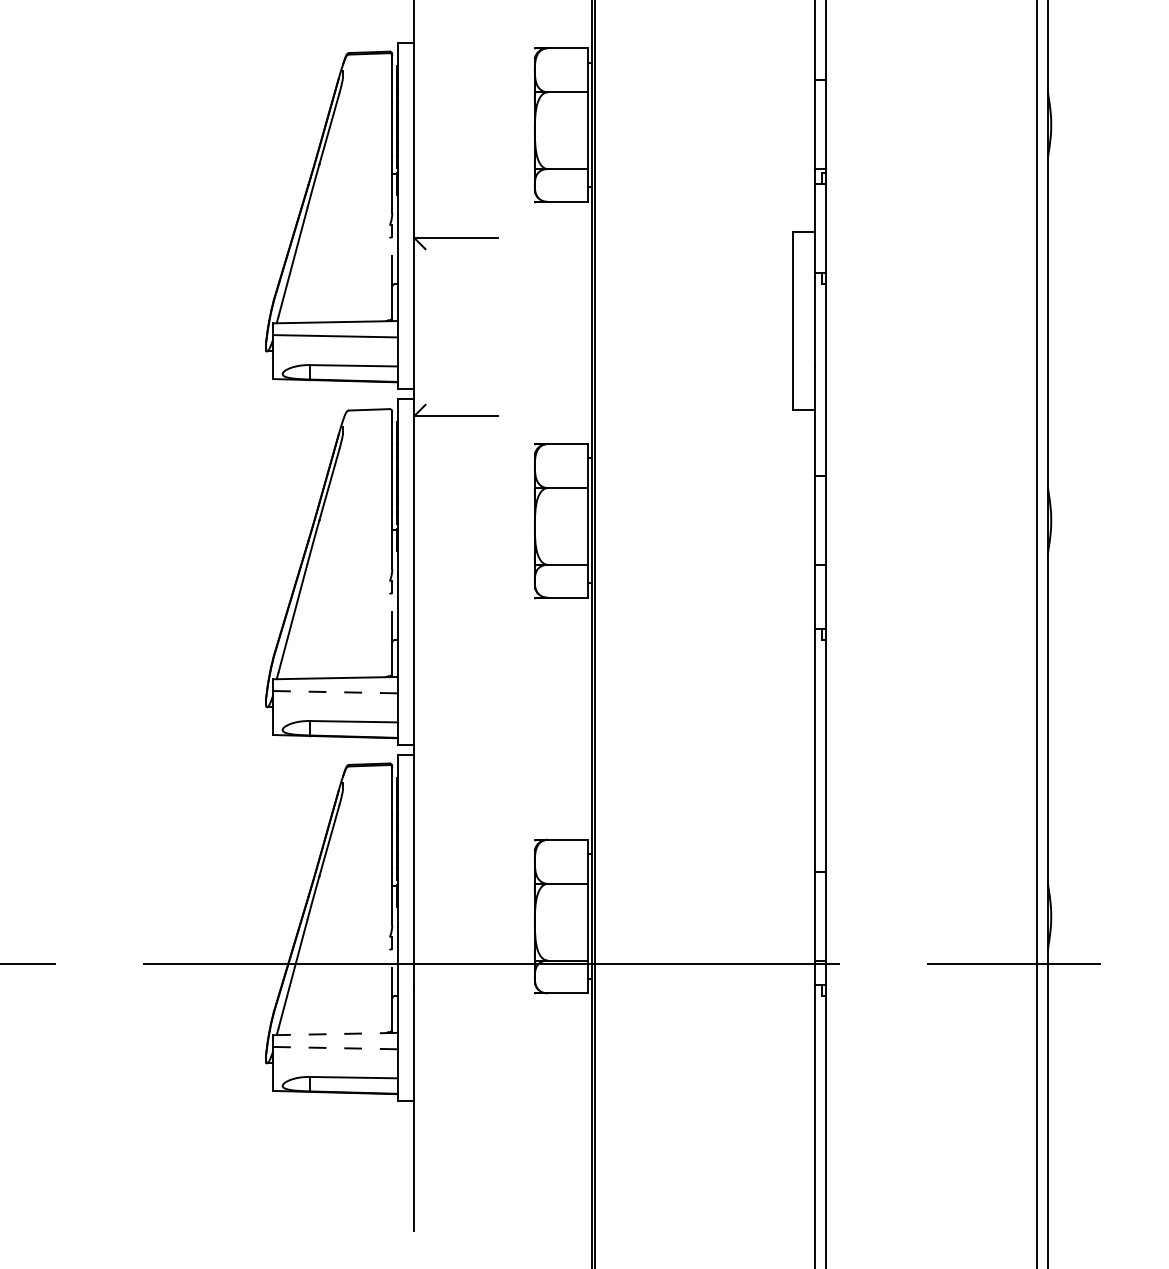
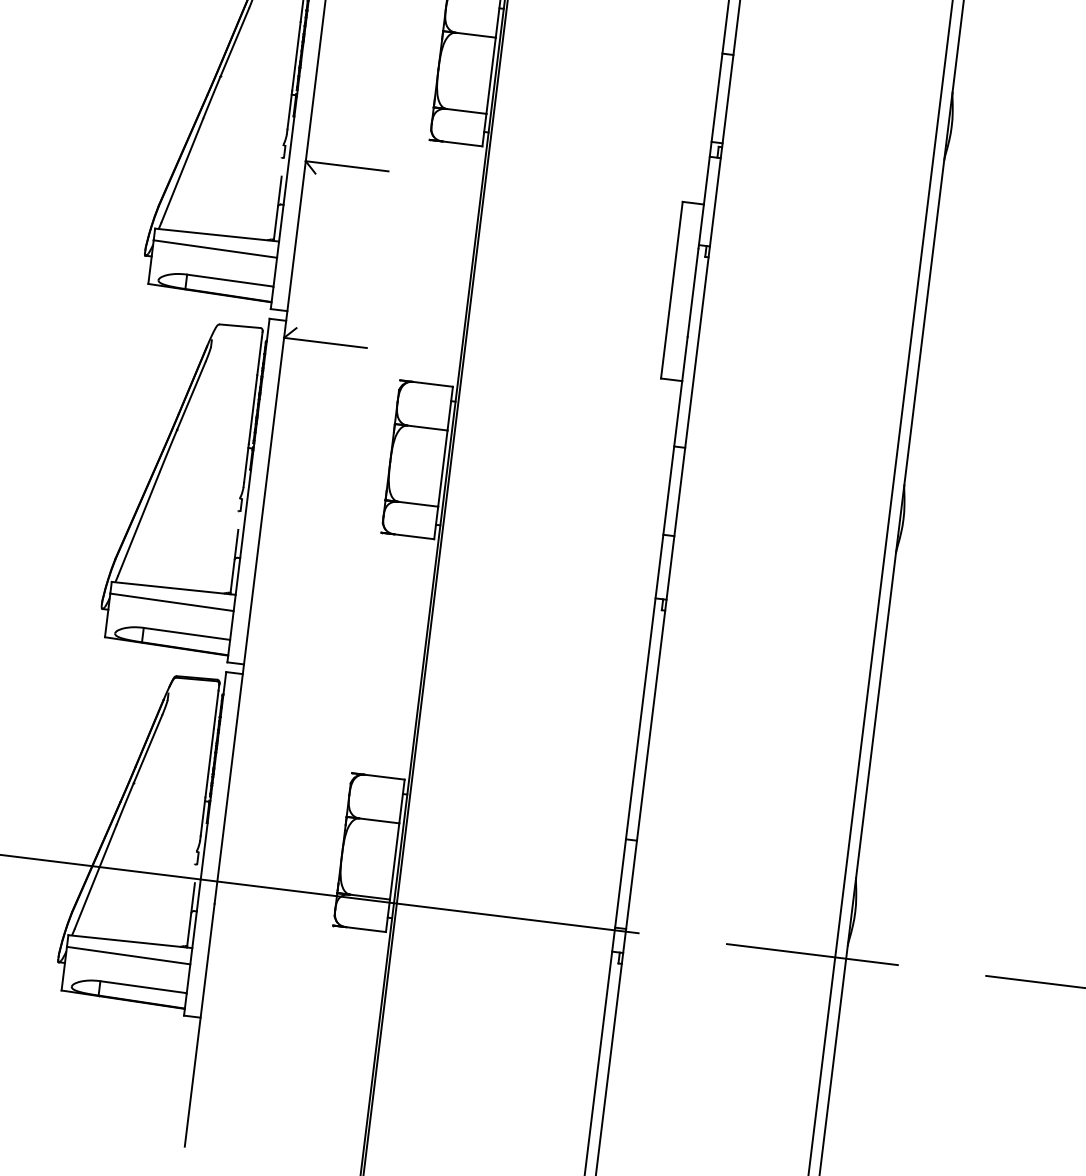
line: (334, 692) -> (171, 602), dashed -> solid
line: (334, 1034) -> (129, 941), dashed -> solid
line: (334, 1048) -> (127, 955), dashed -> solid

